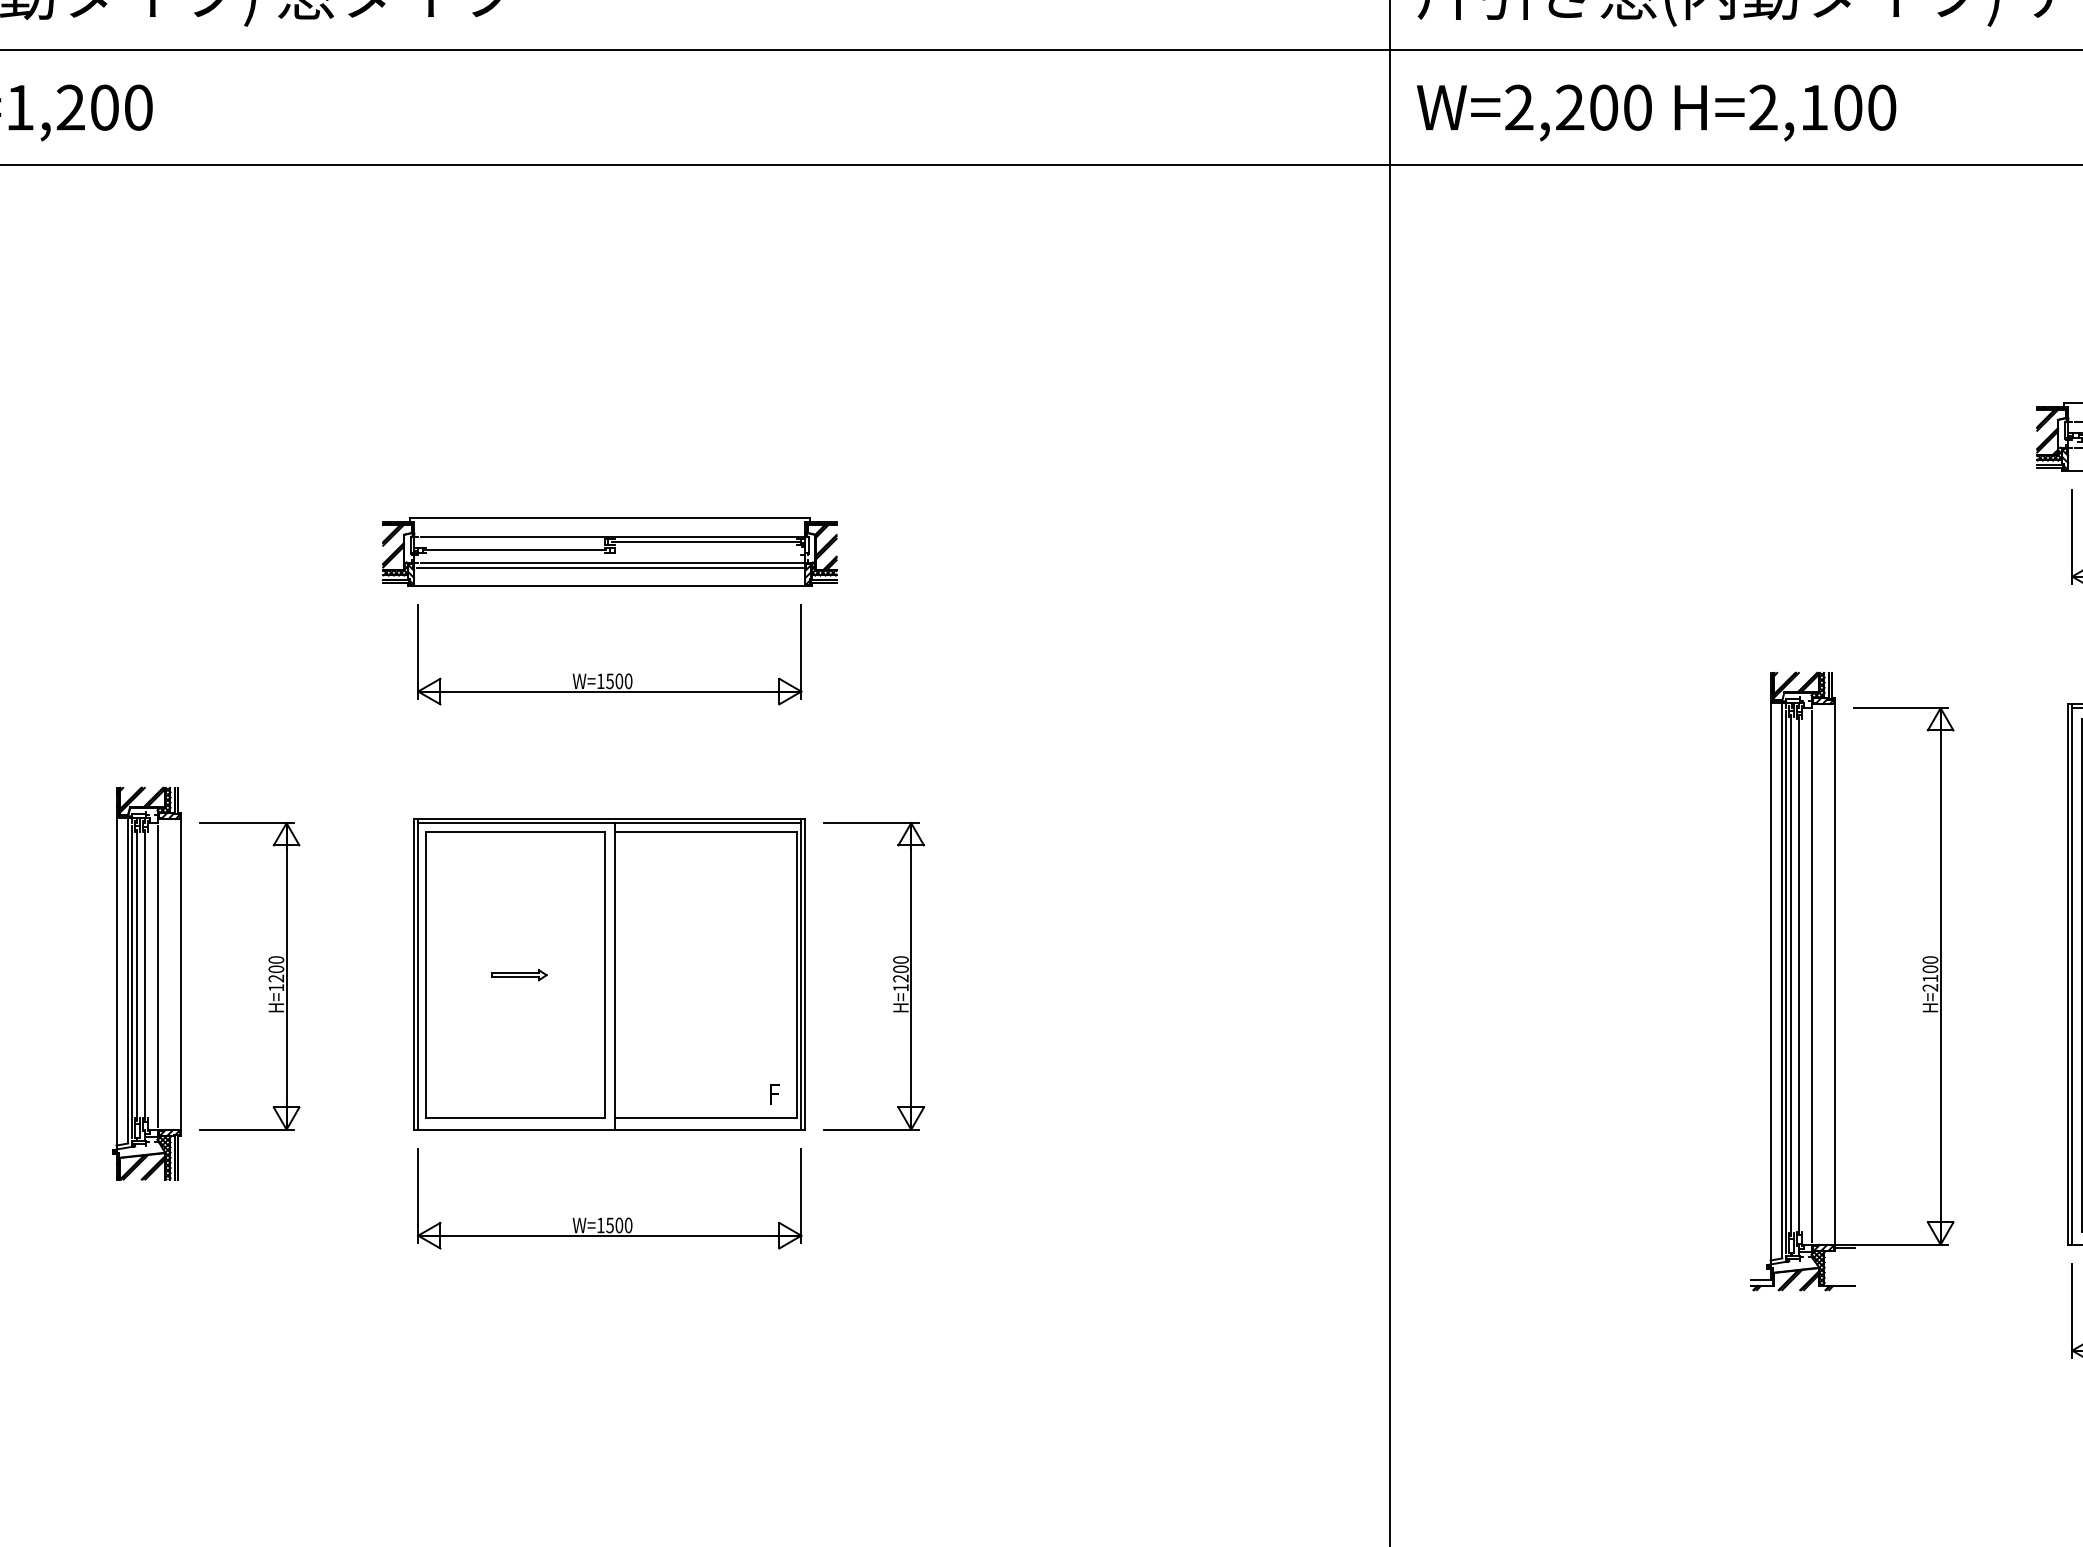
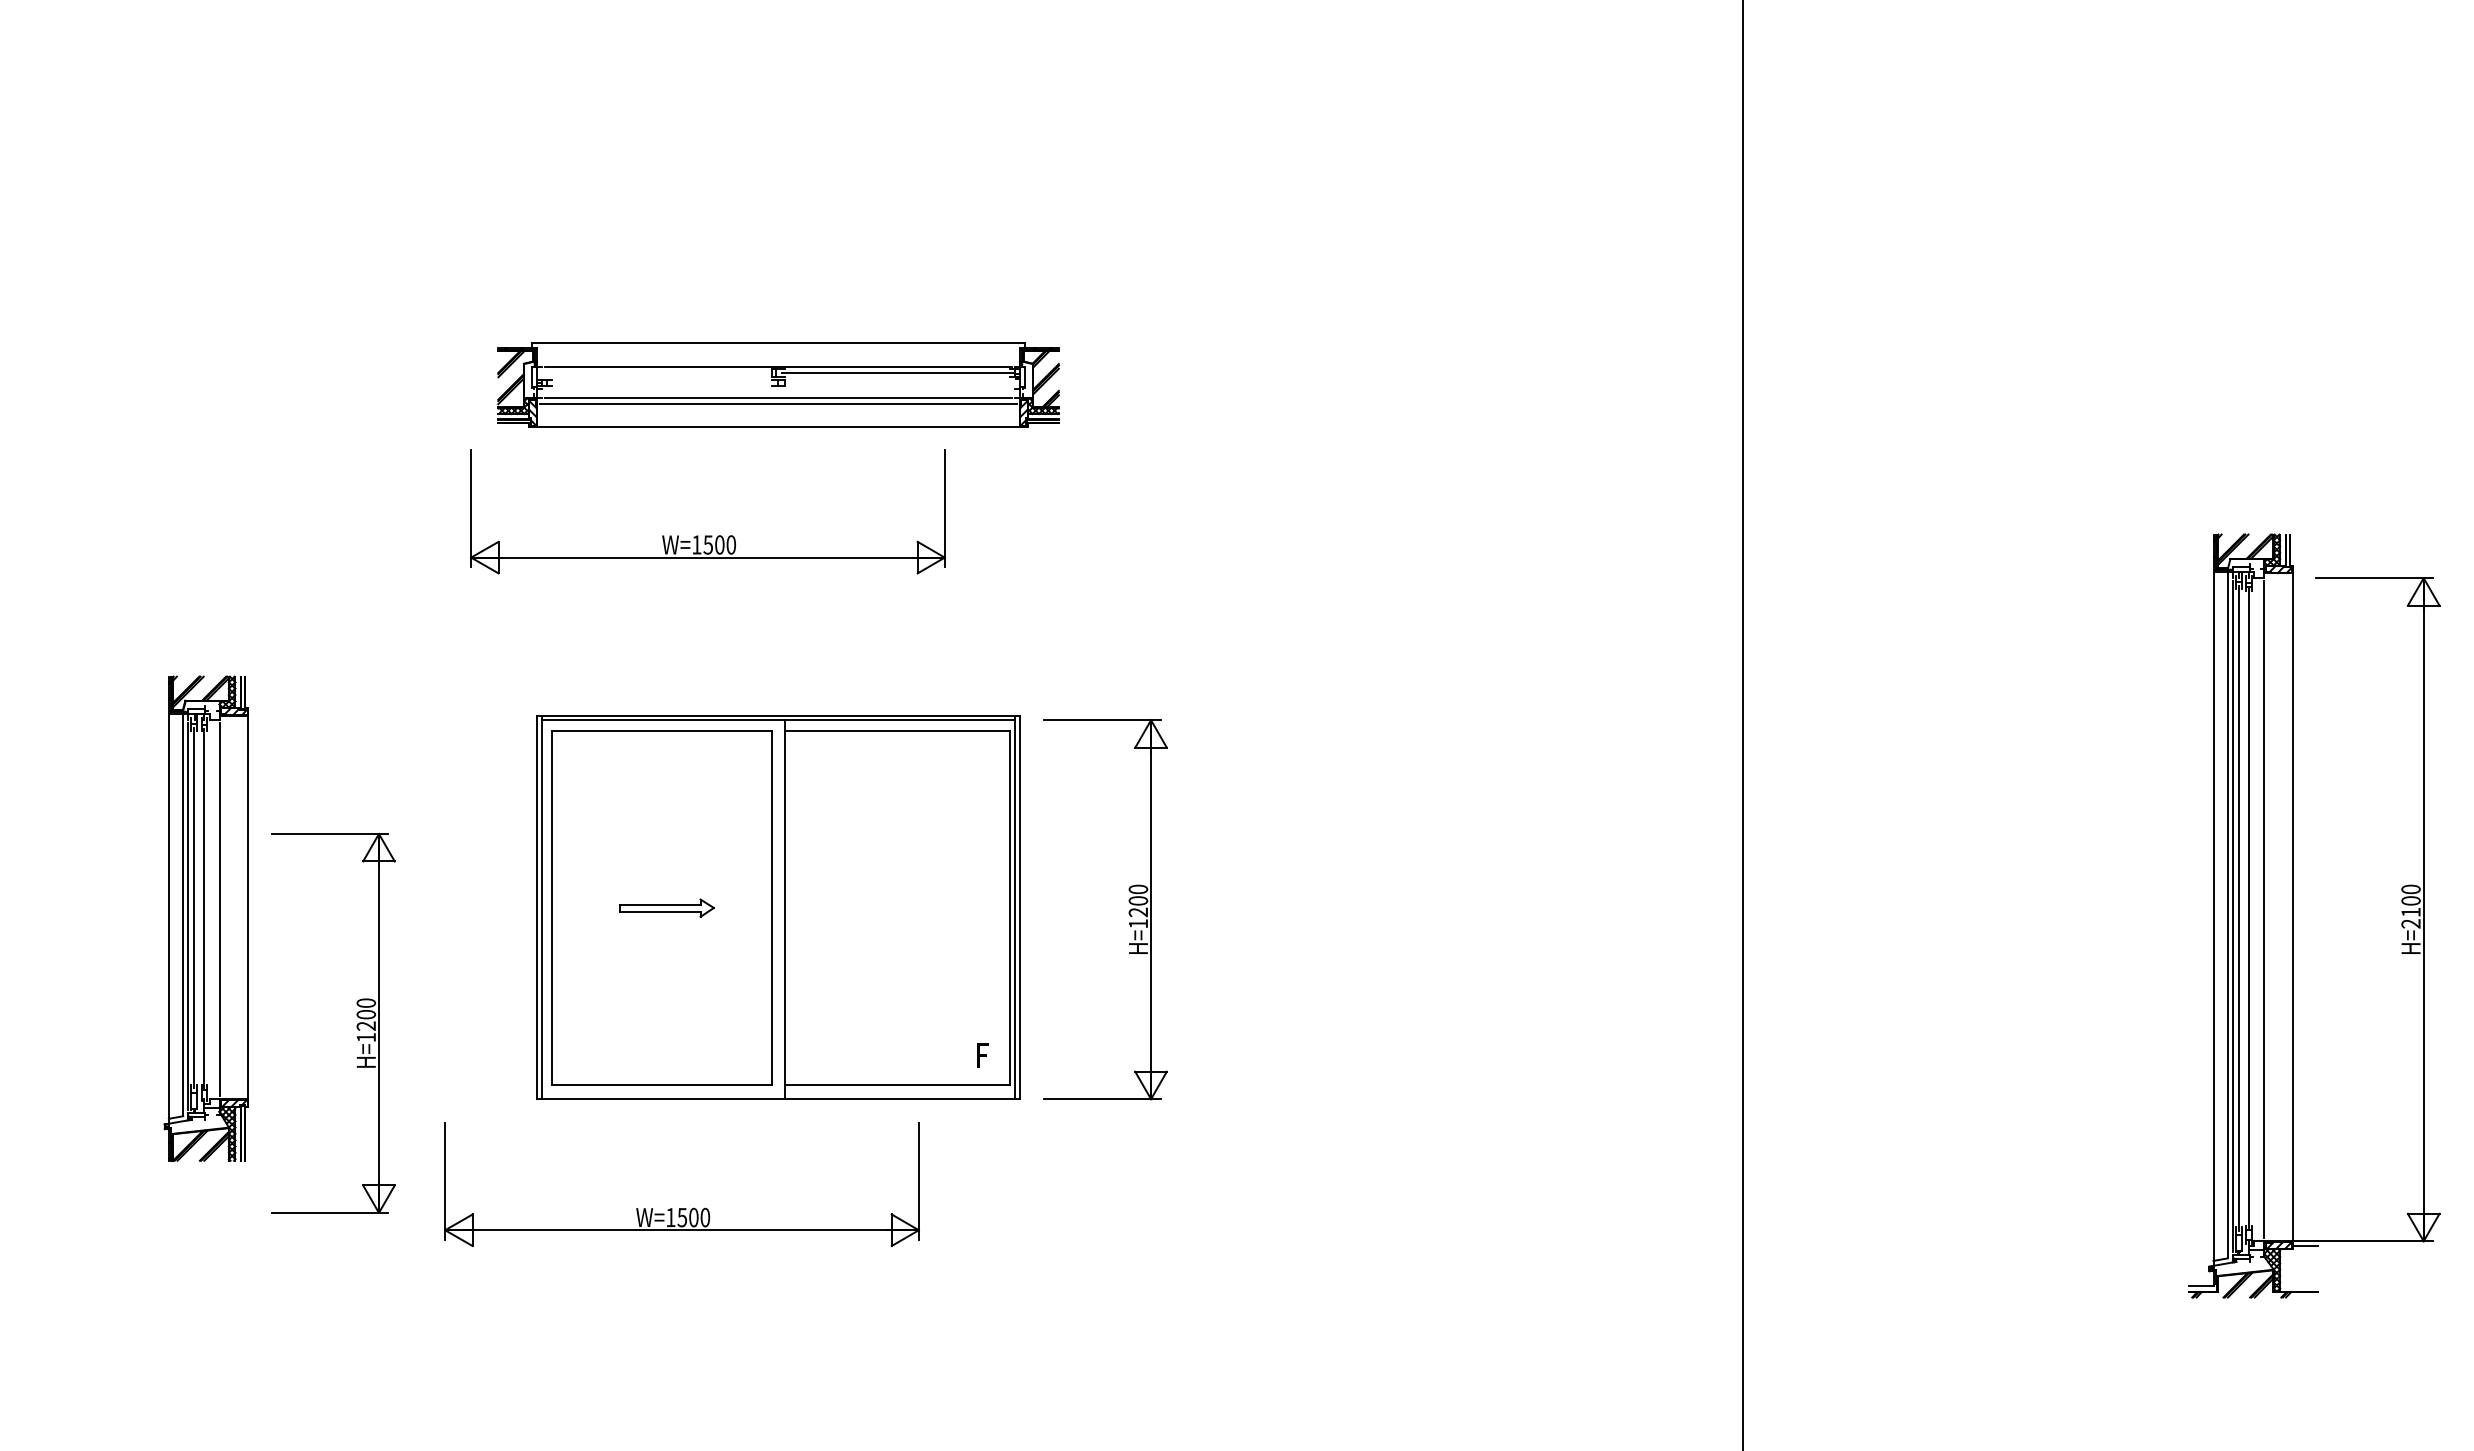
line: (515, 550) -> (661, 383), removed
part: (609, 673) -> (707, 535), moved
part: (519, 975) -> (666, 908), size x1.4
part: (268, 977) -> (356, 1024), moved
part: (609, 1217) -> (681, 1207), moved

